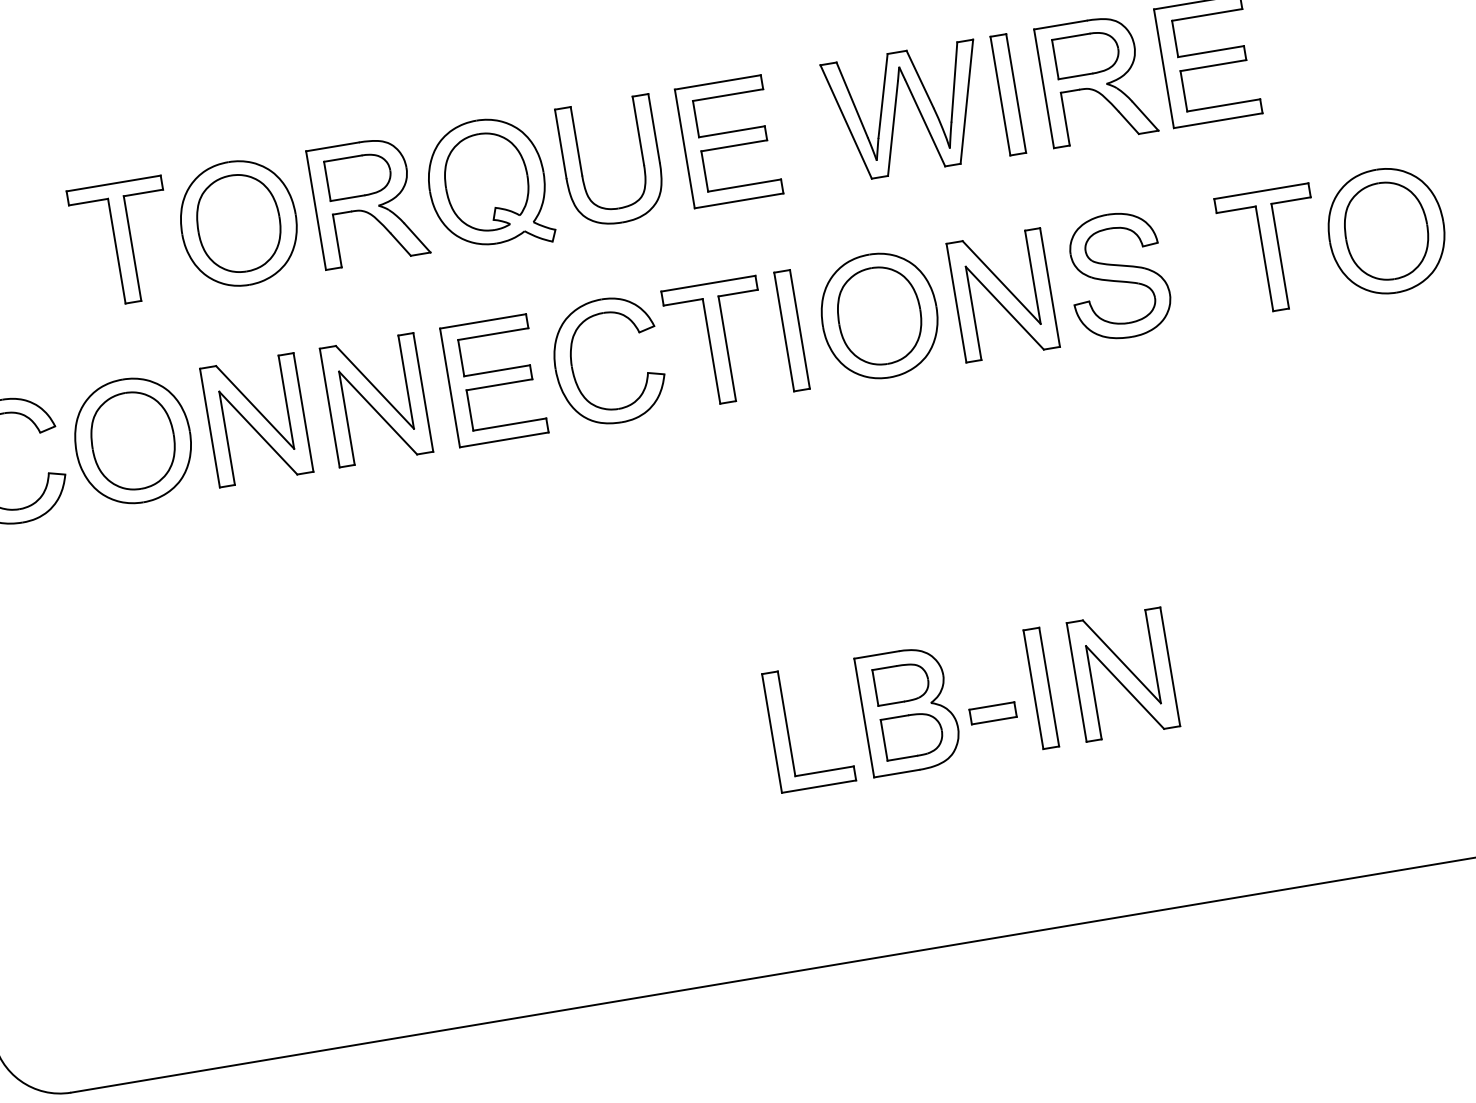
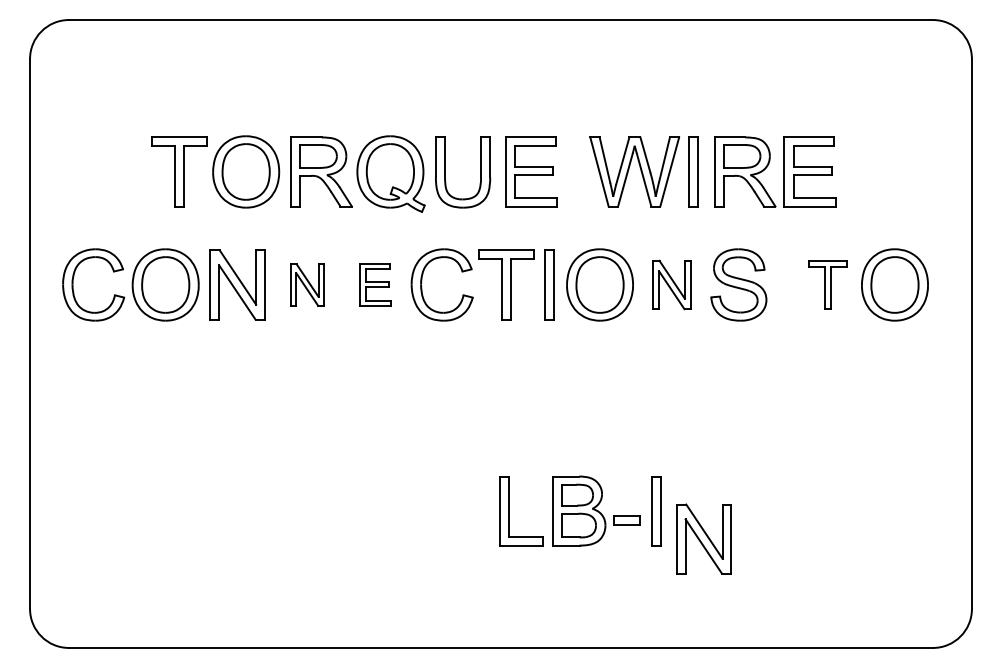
part: (1270, 249) -> (827, 284), size x0.7
part: (1002, 294) -> (671, 284), size x0.7
part: (493, 379) -> (375, 284), size x0.6
part: (376, 399) -> (307, 284), size x0.6
part: (1122, 673) -> (703, 538), moved

